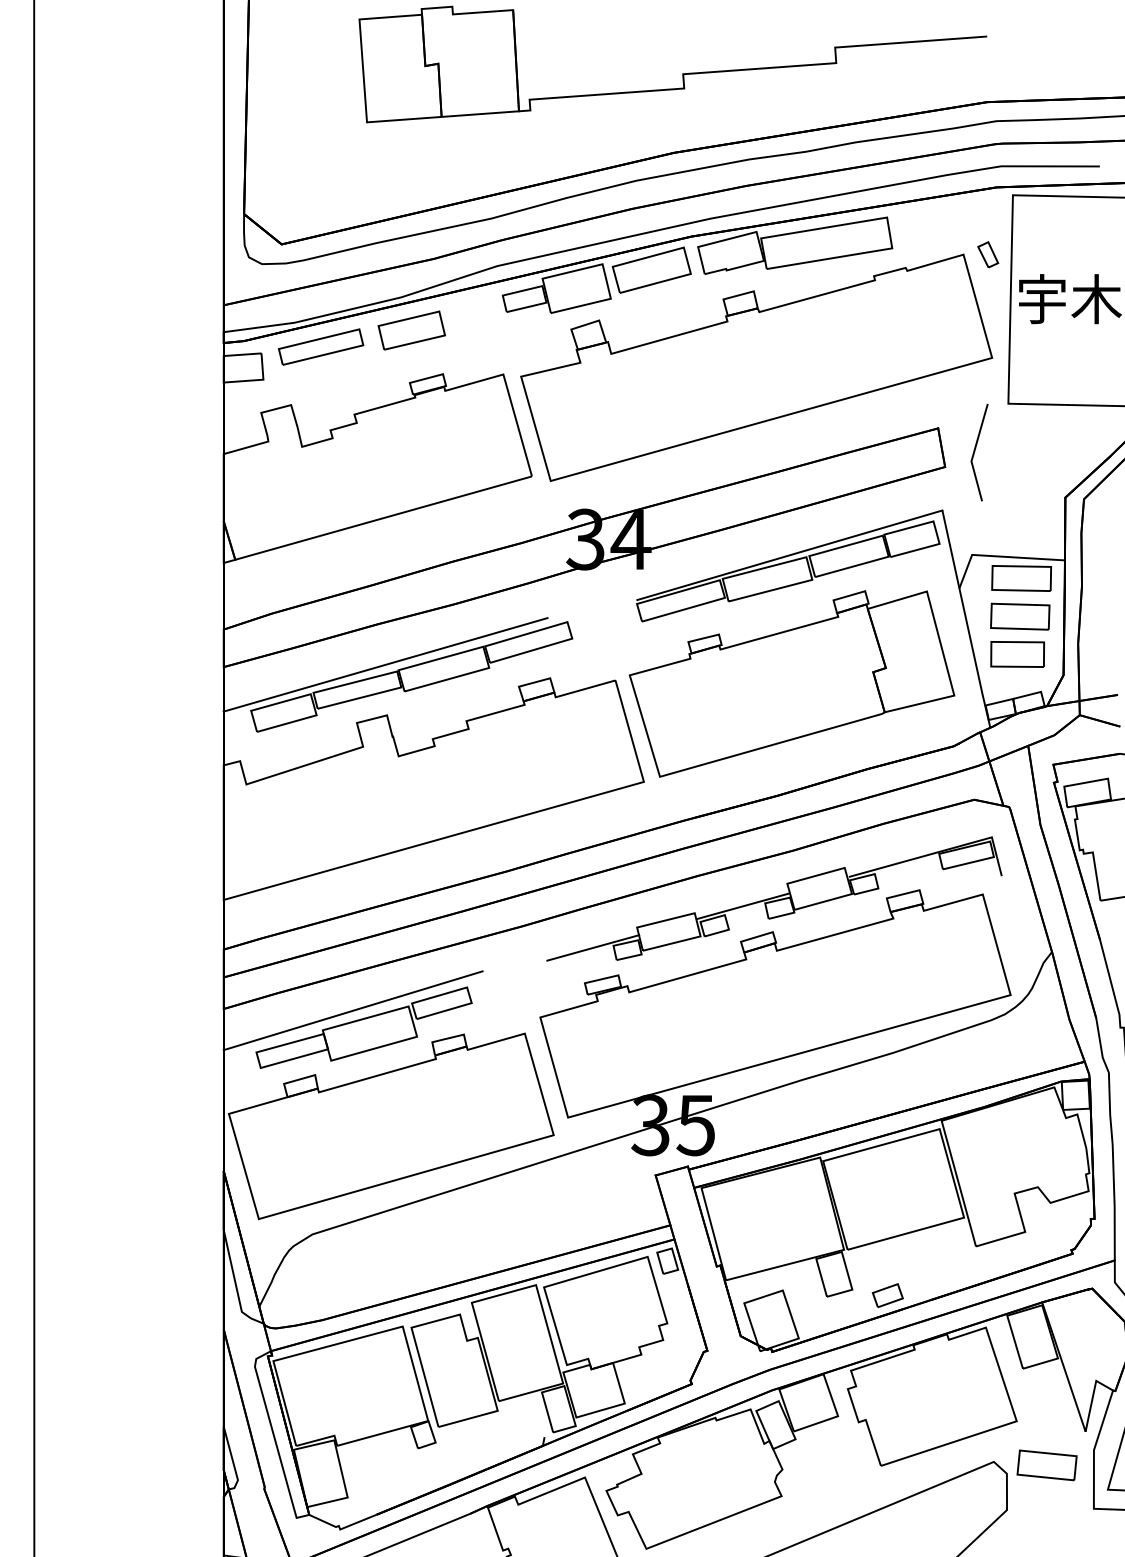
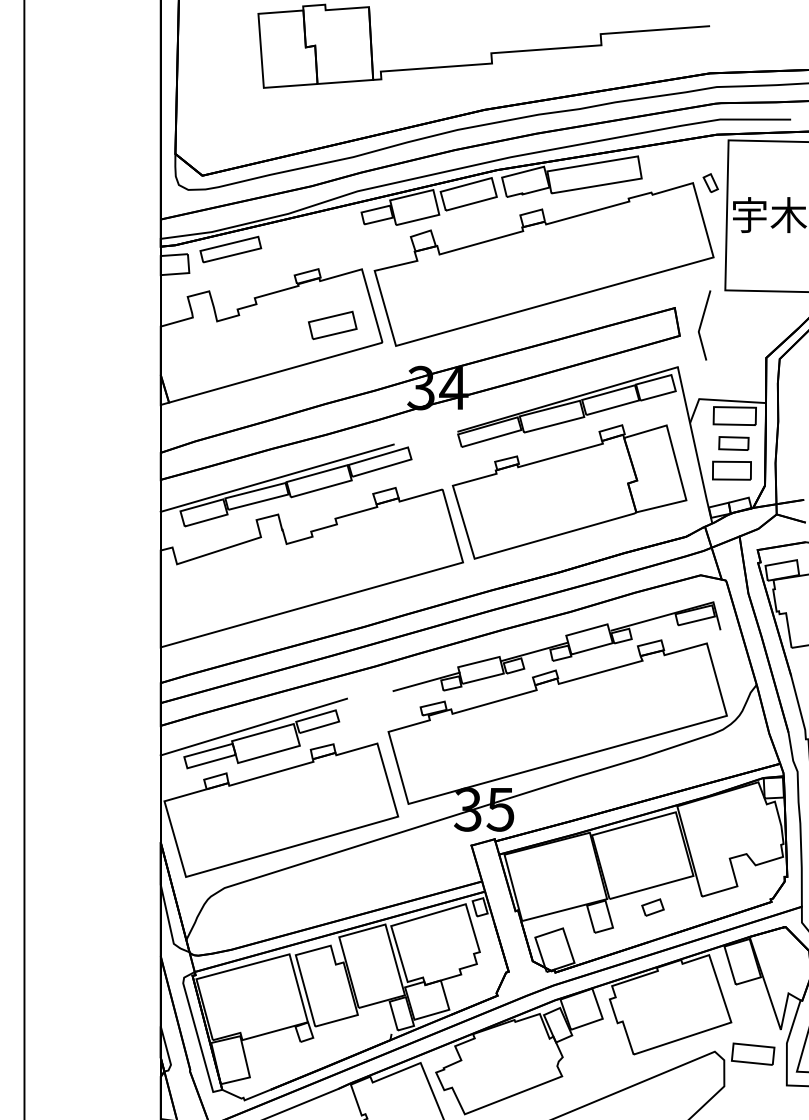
part: (411, 330) -> (332, 325), moved
part: (1020, 616) -> (734, 443), size x0.7
part: (887, 1295) -> (652, 907), moved

